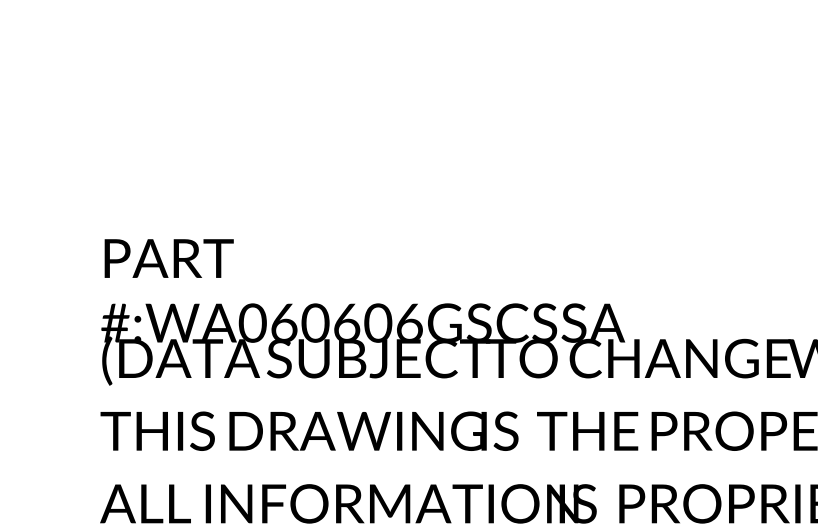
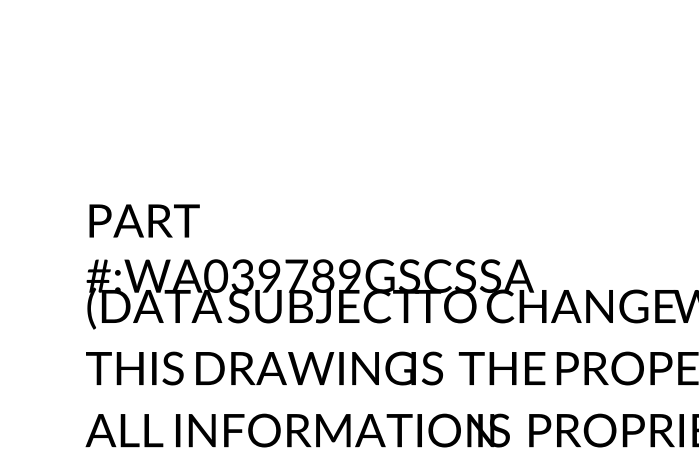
text: (346, 322) -> (296, 275), #:WA060606GSCSSA -> #:WA039789GSCSSA

